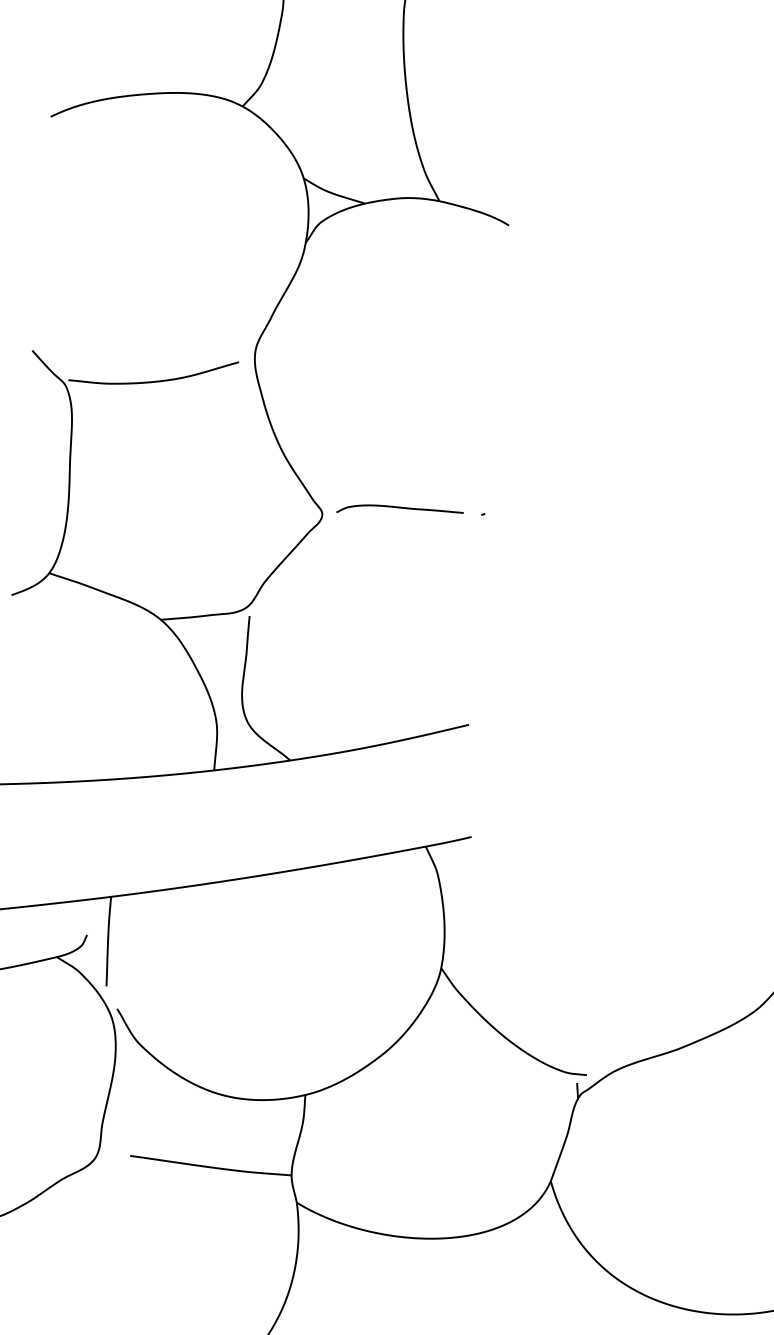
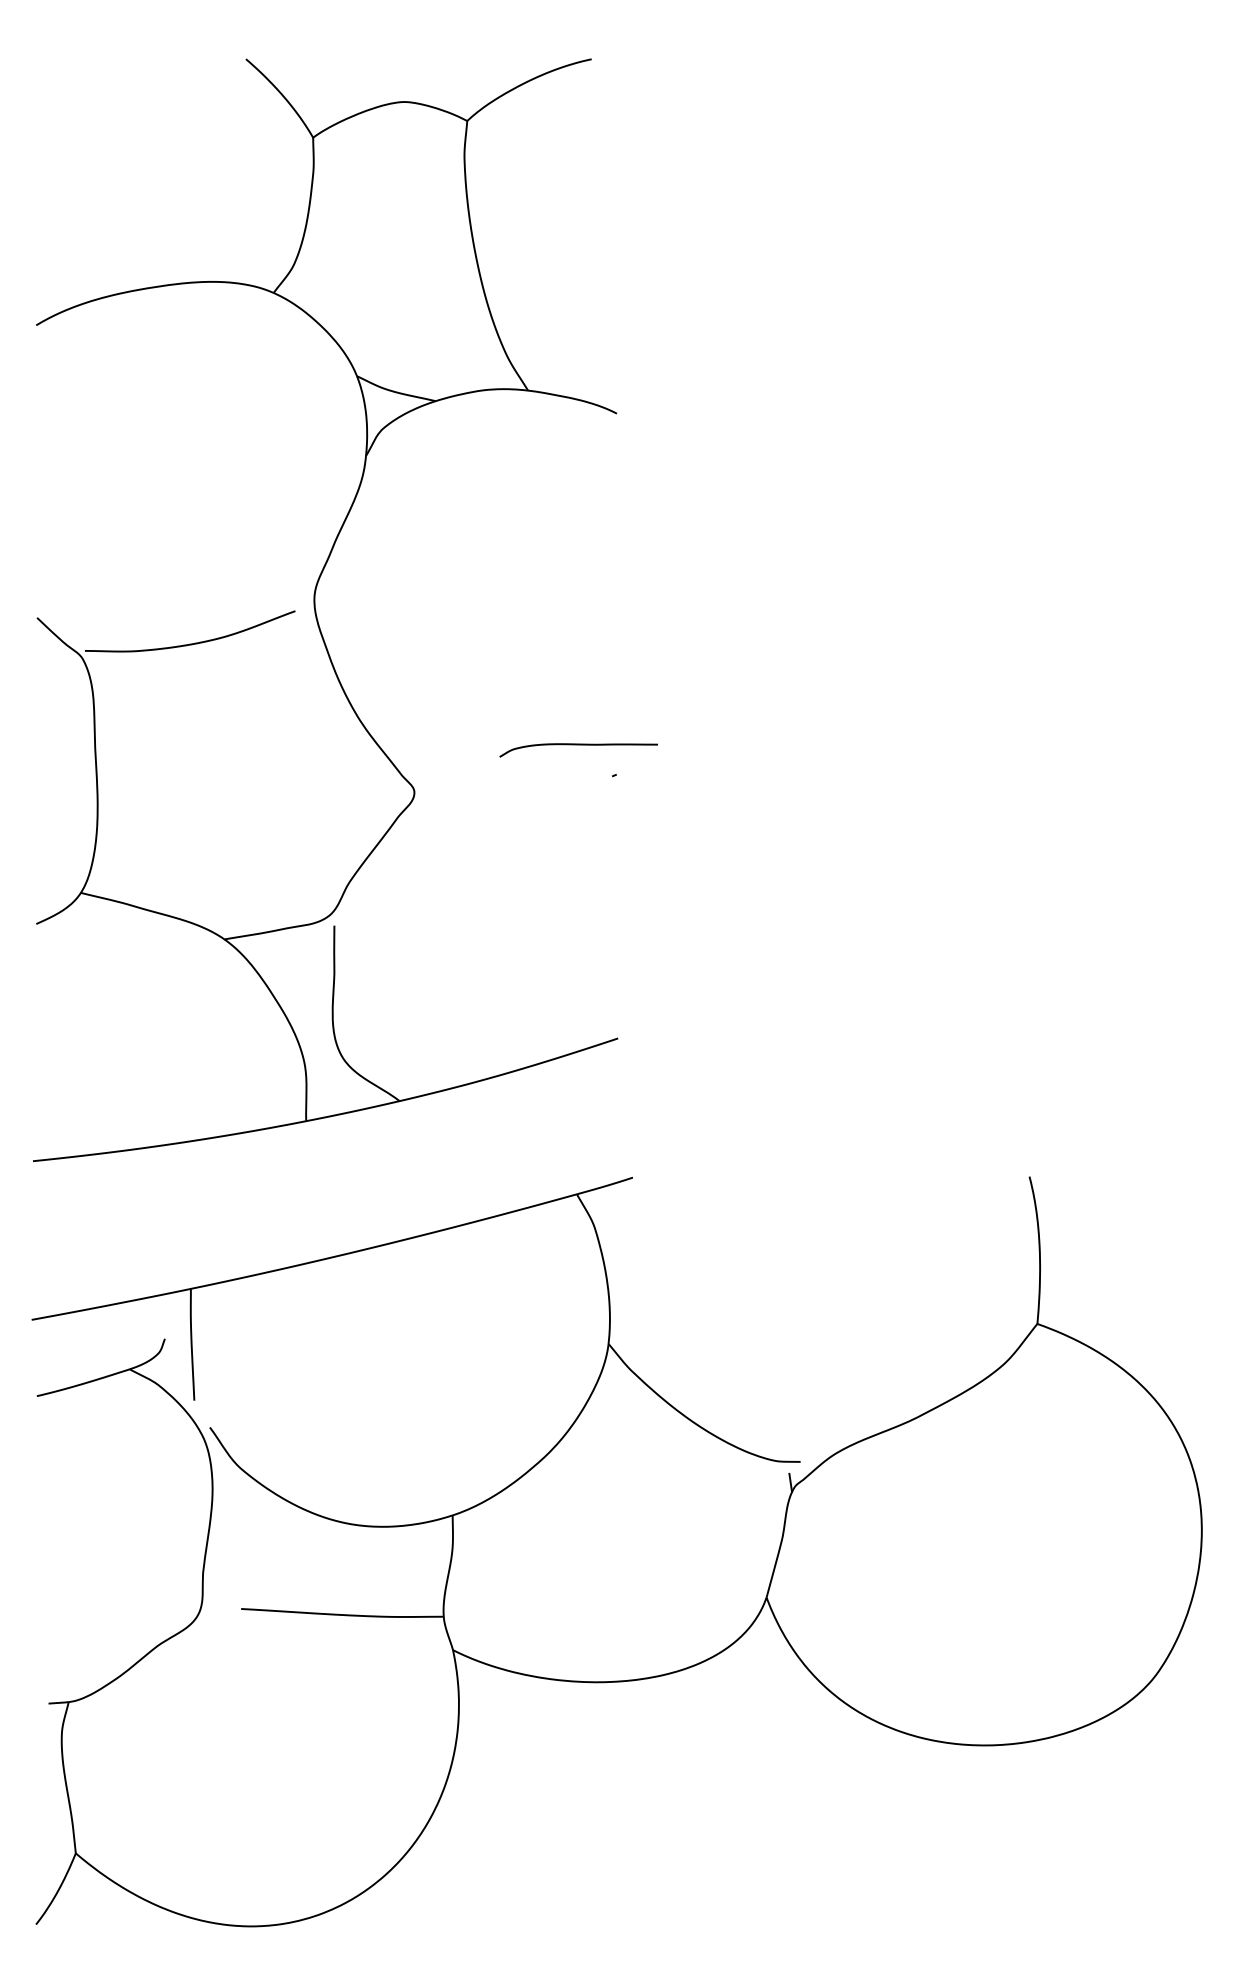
curve: (400, 508) -> (578, 745), moved

